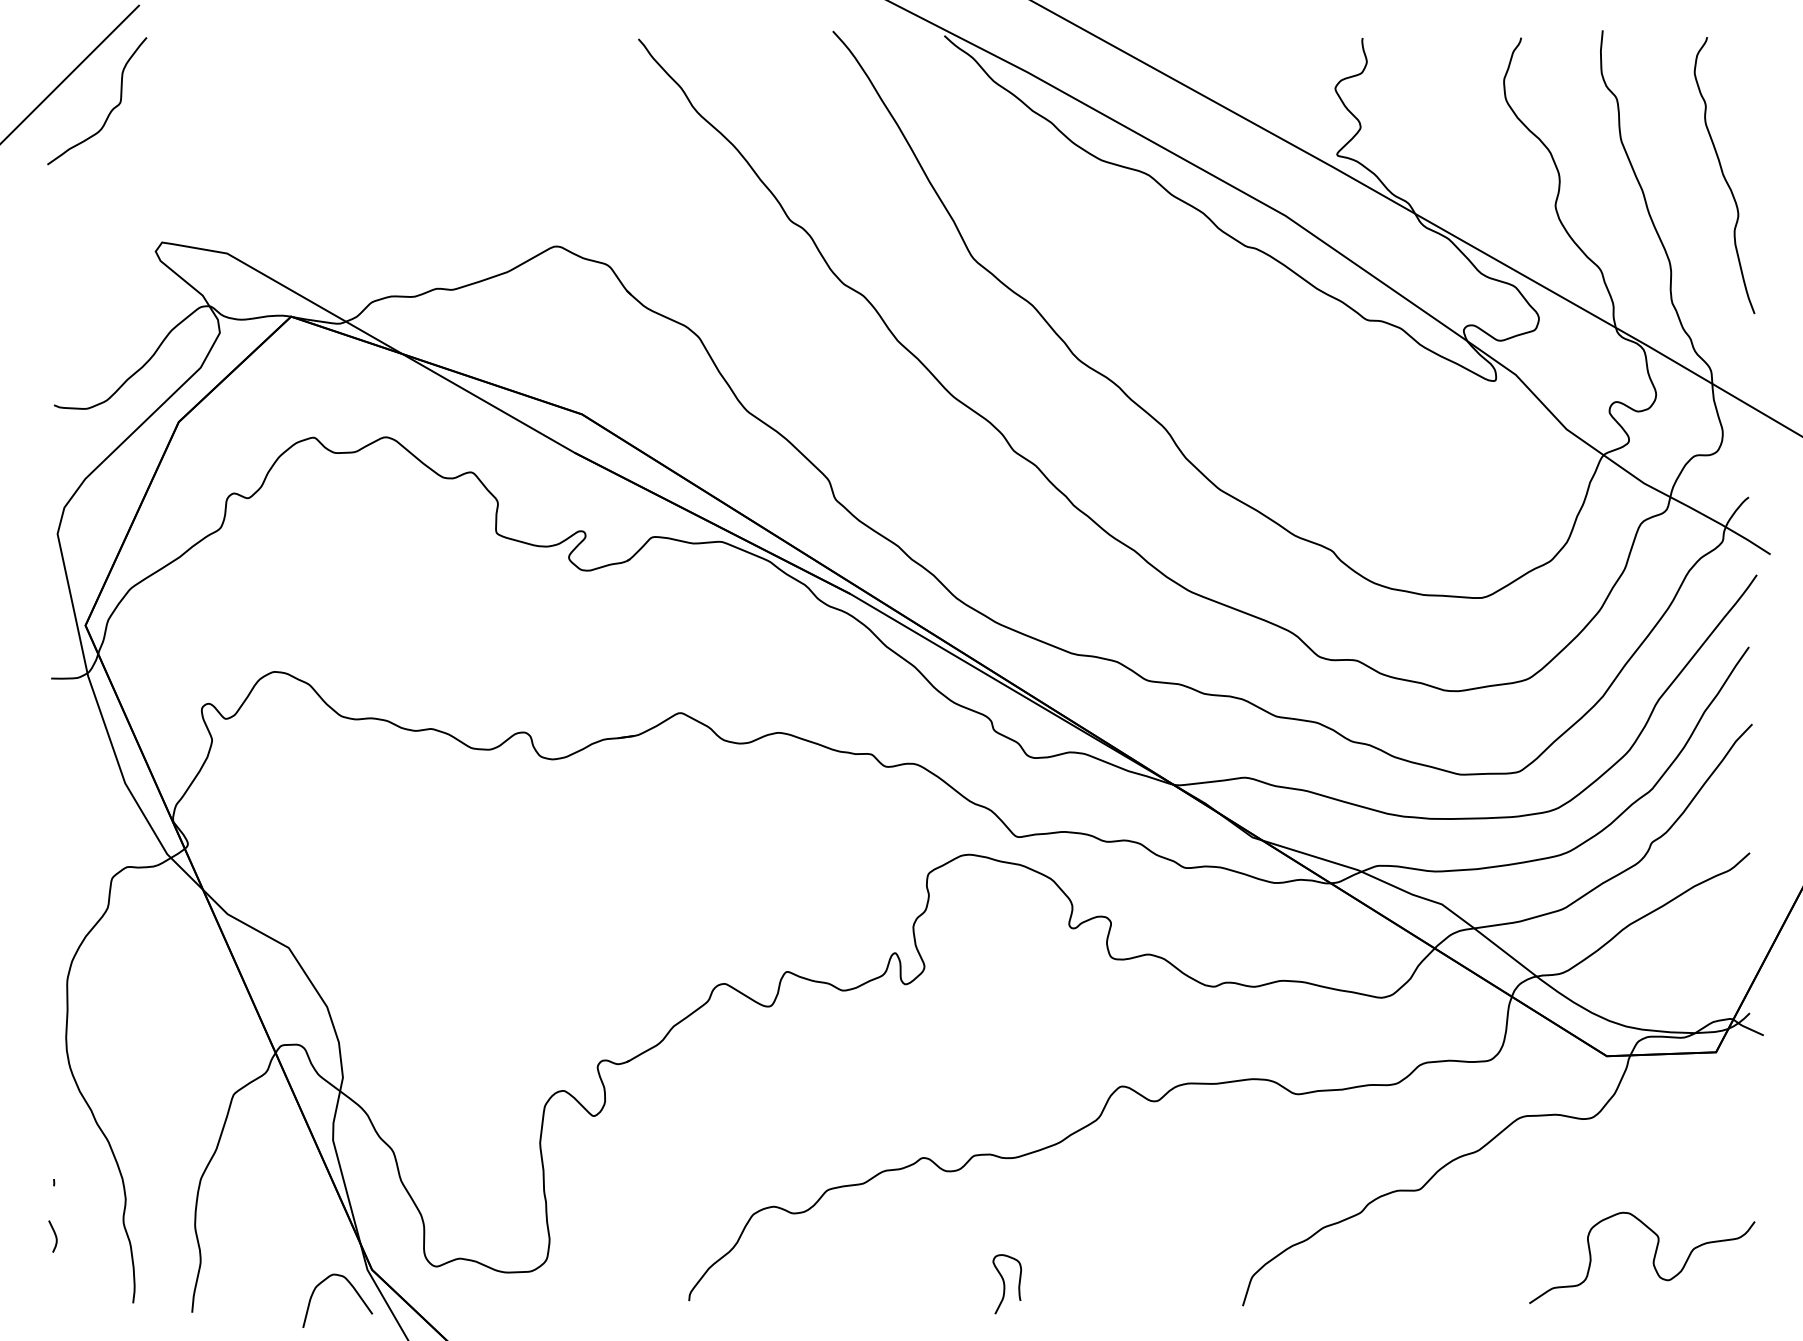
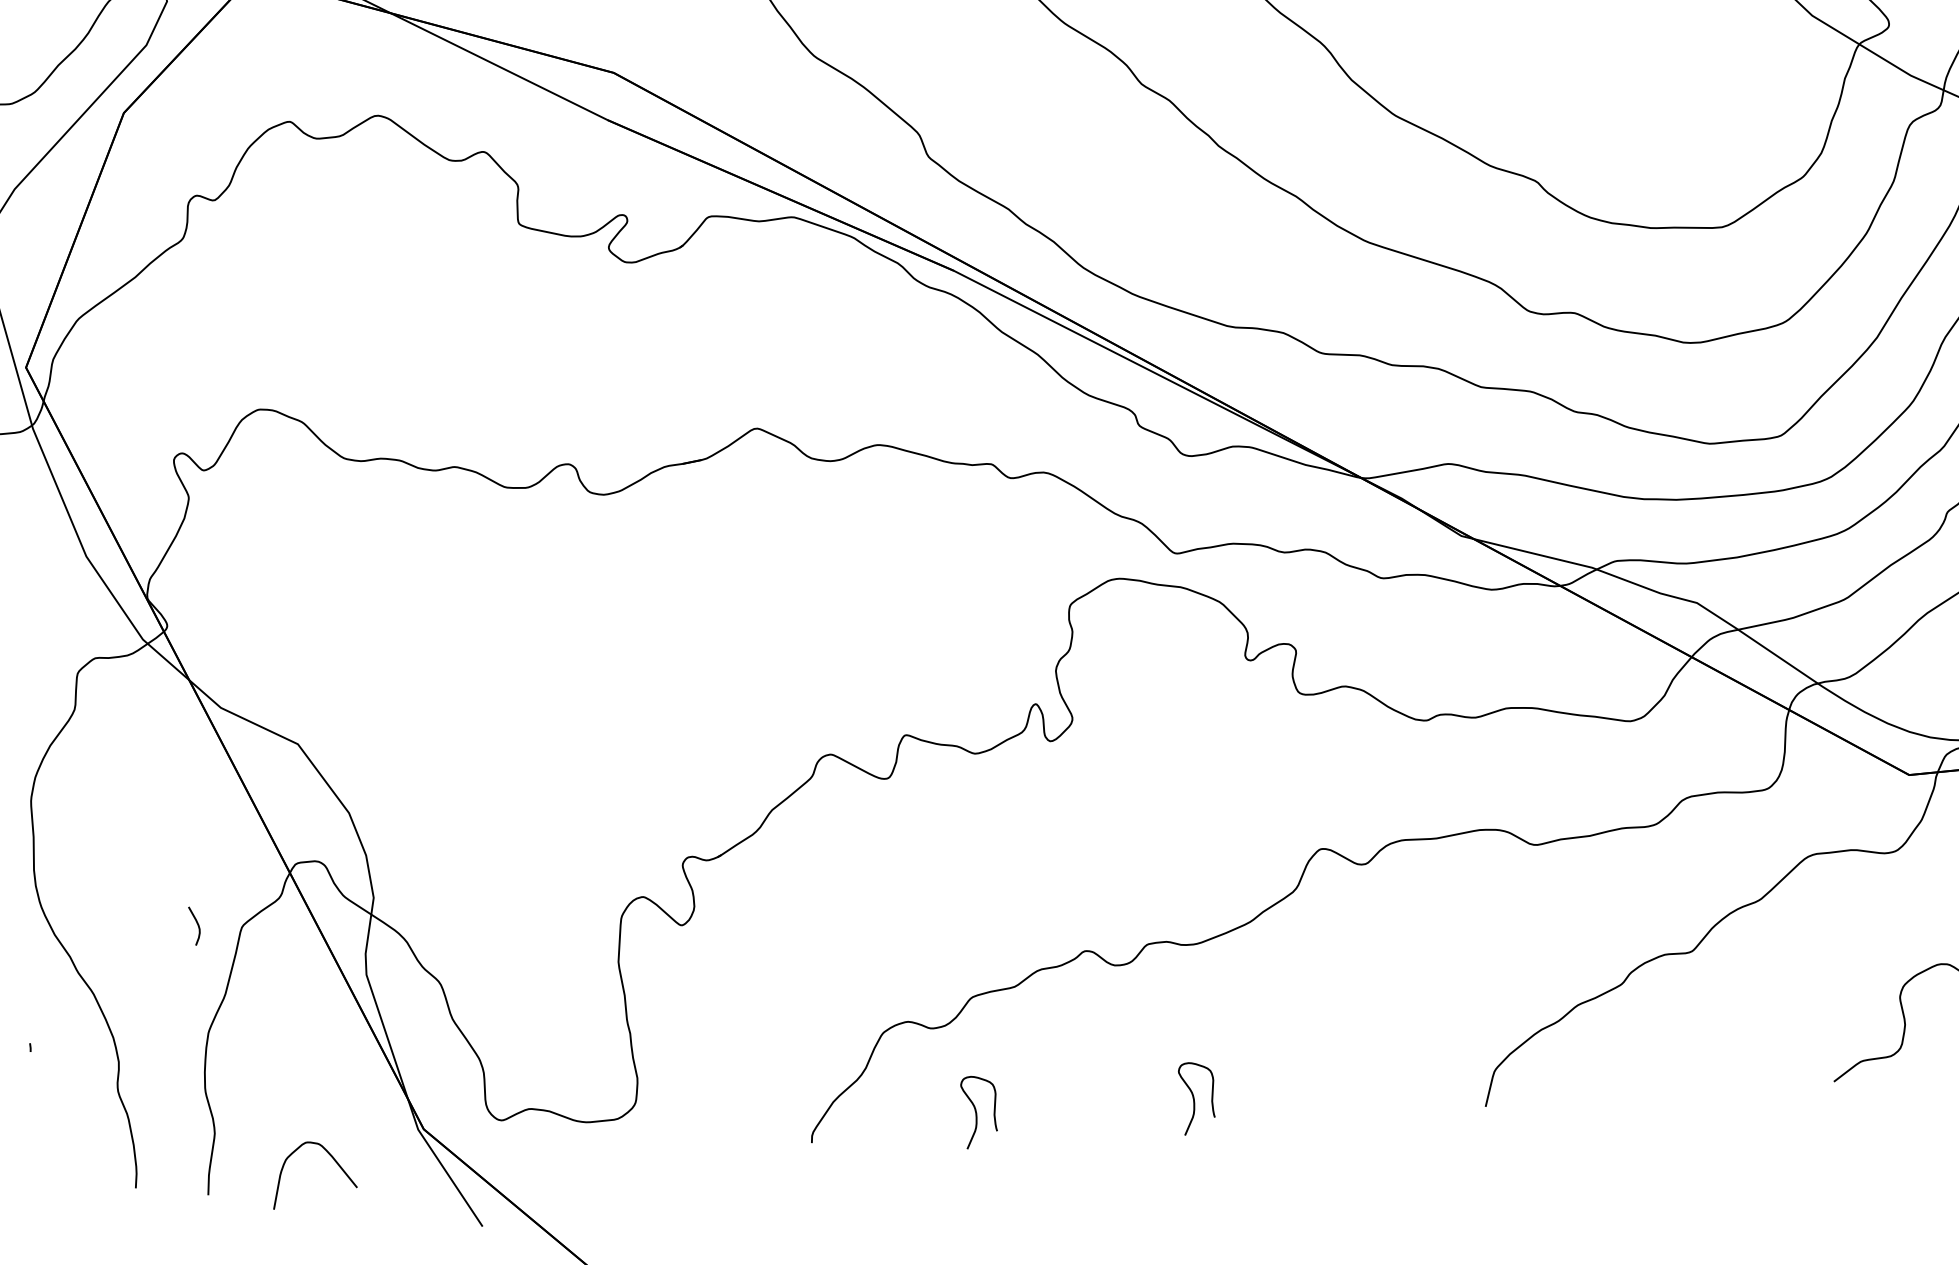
curve: (54, 1235) -> (196, 924), moved
curve: (826, 1284) -> (977, 1112), added
curve: (353, 1289) -> (332, 1159), moved

